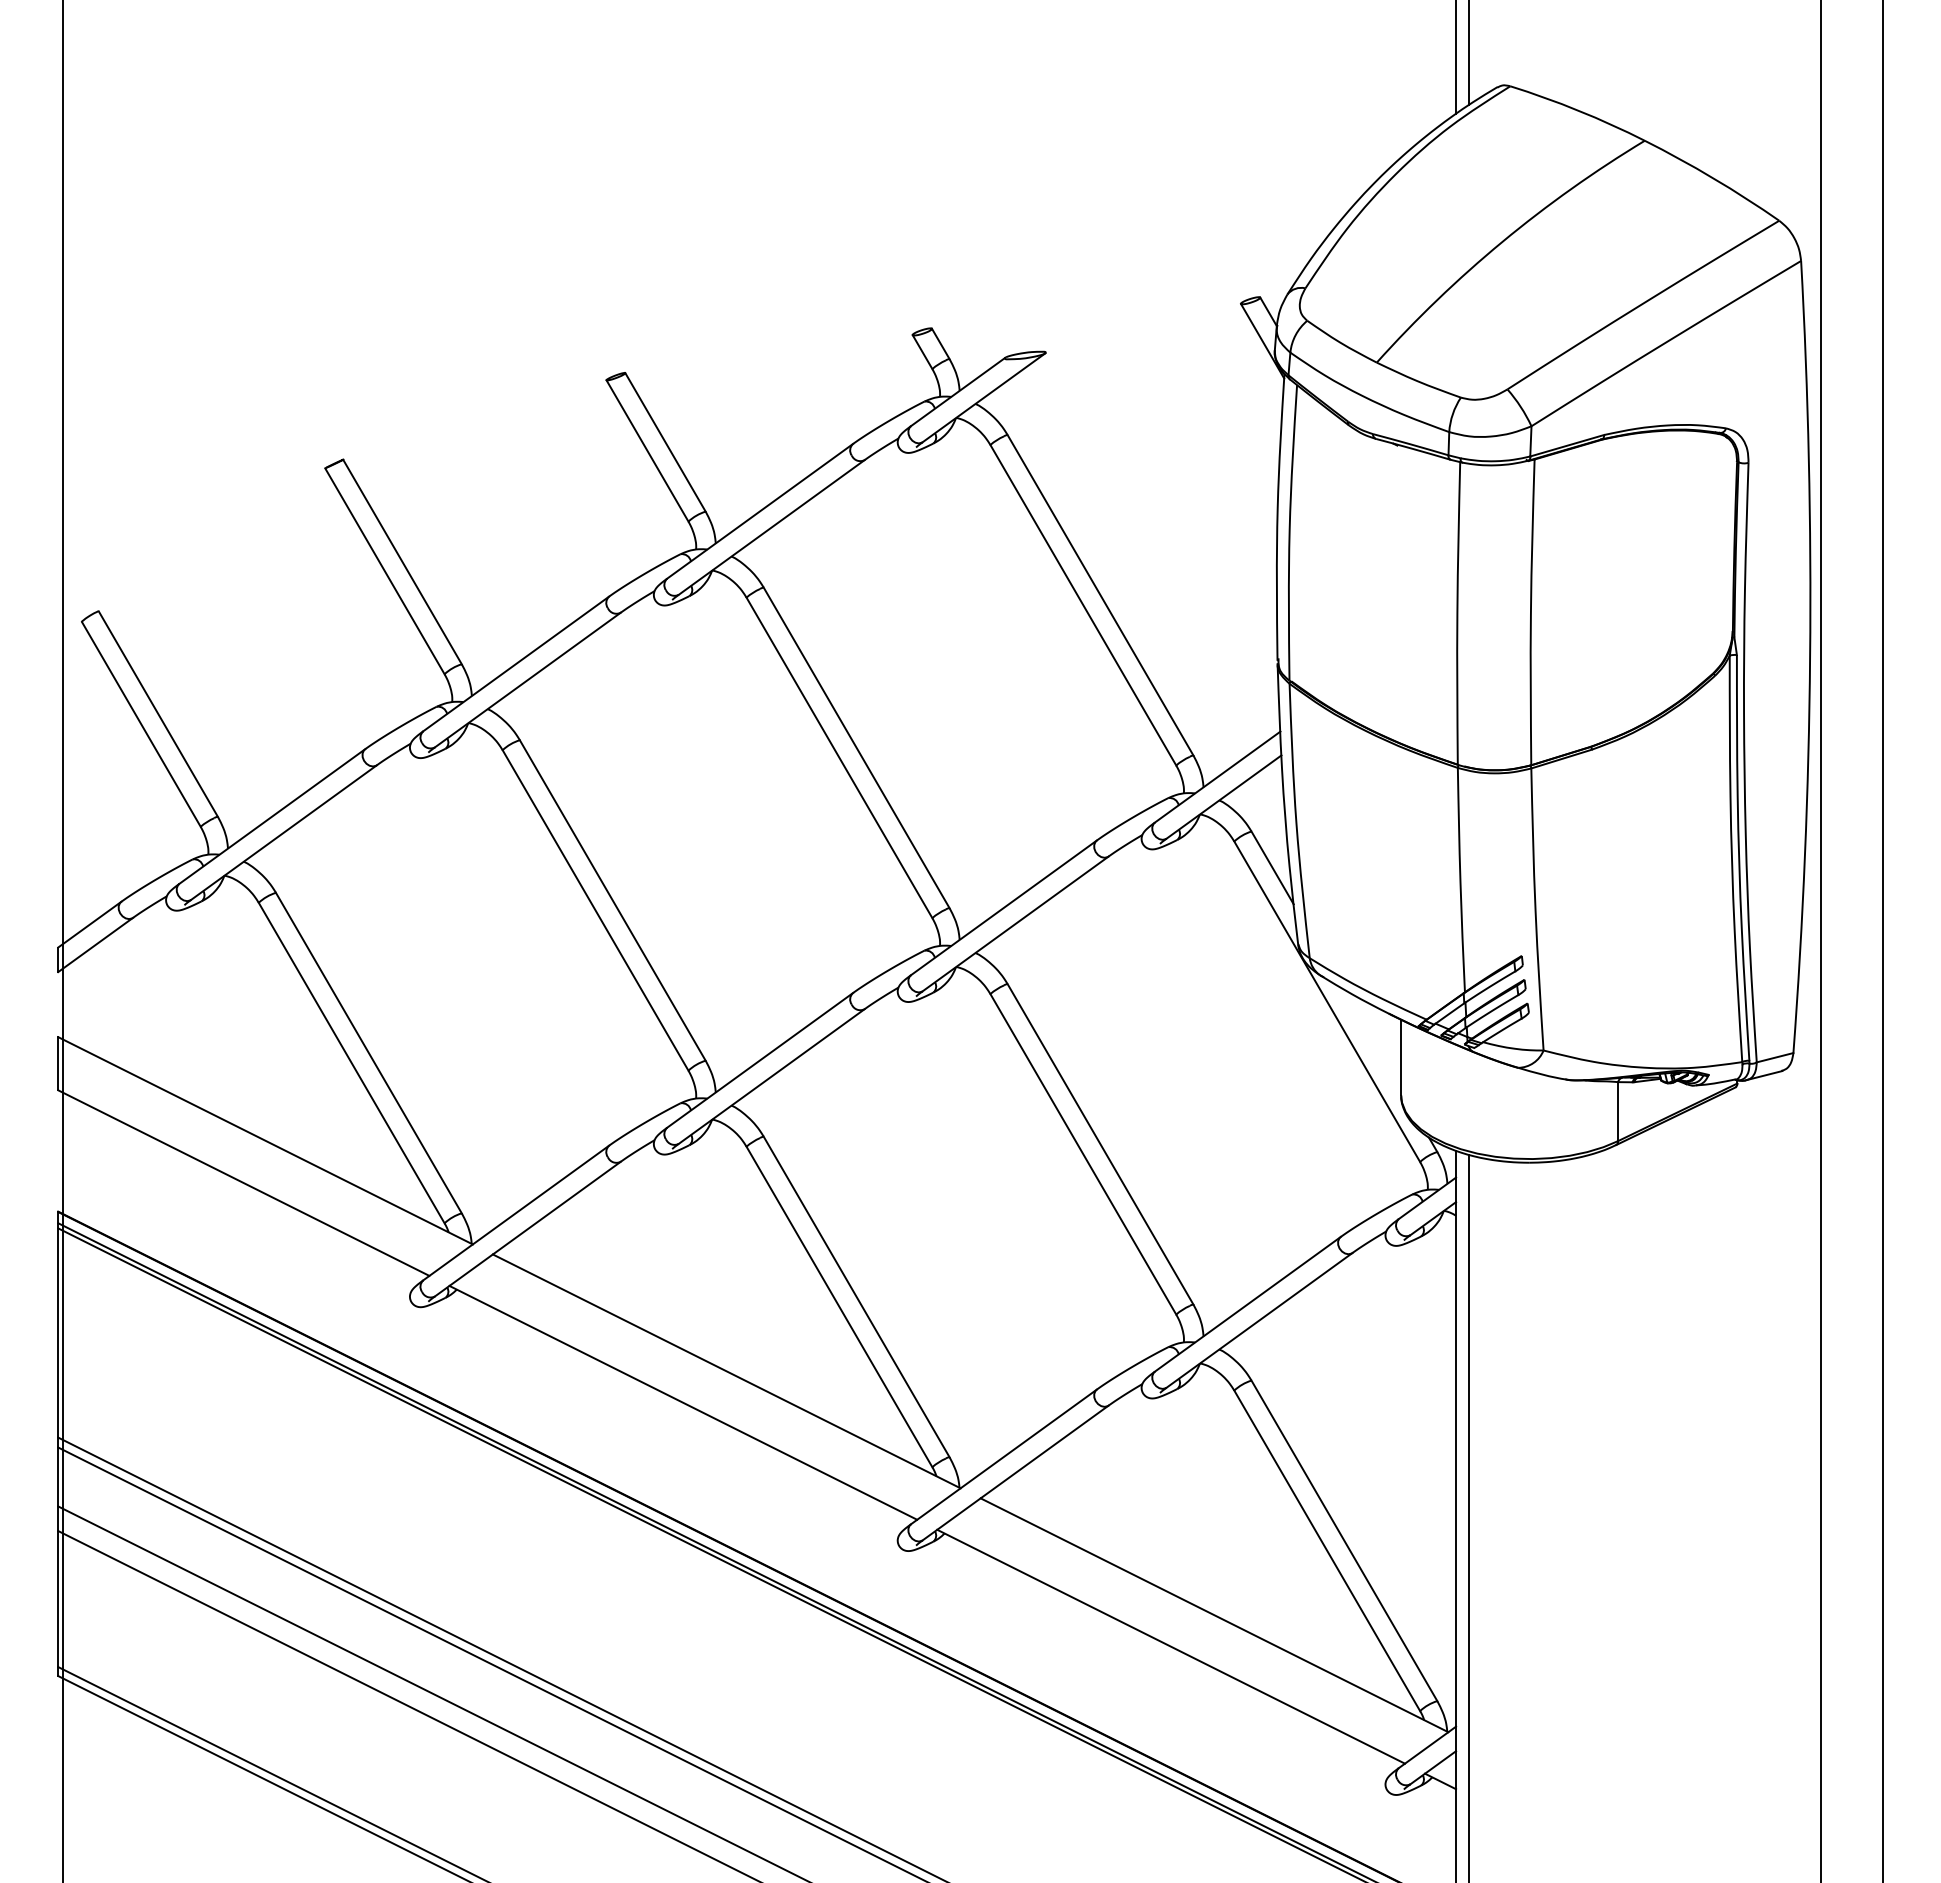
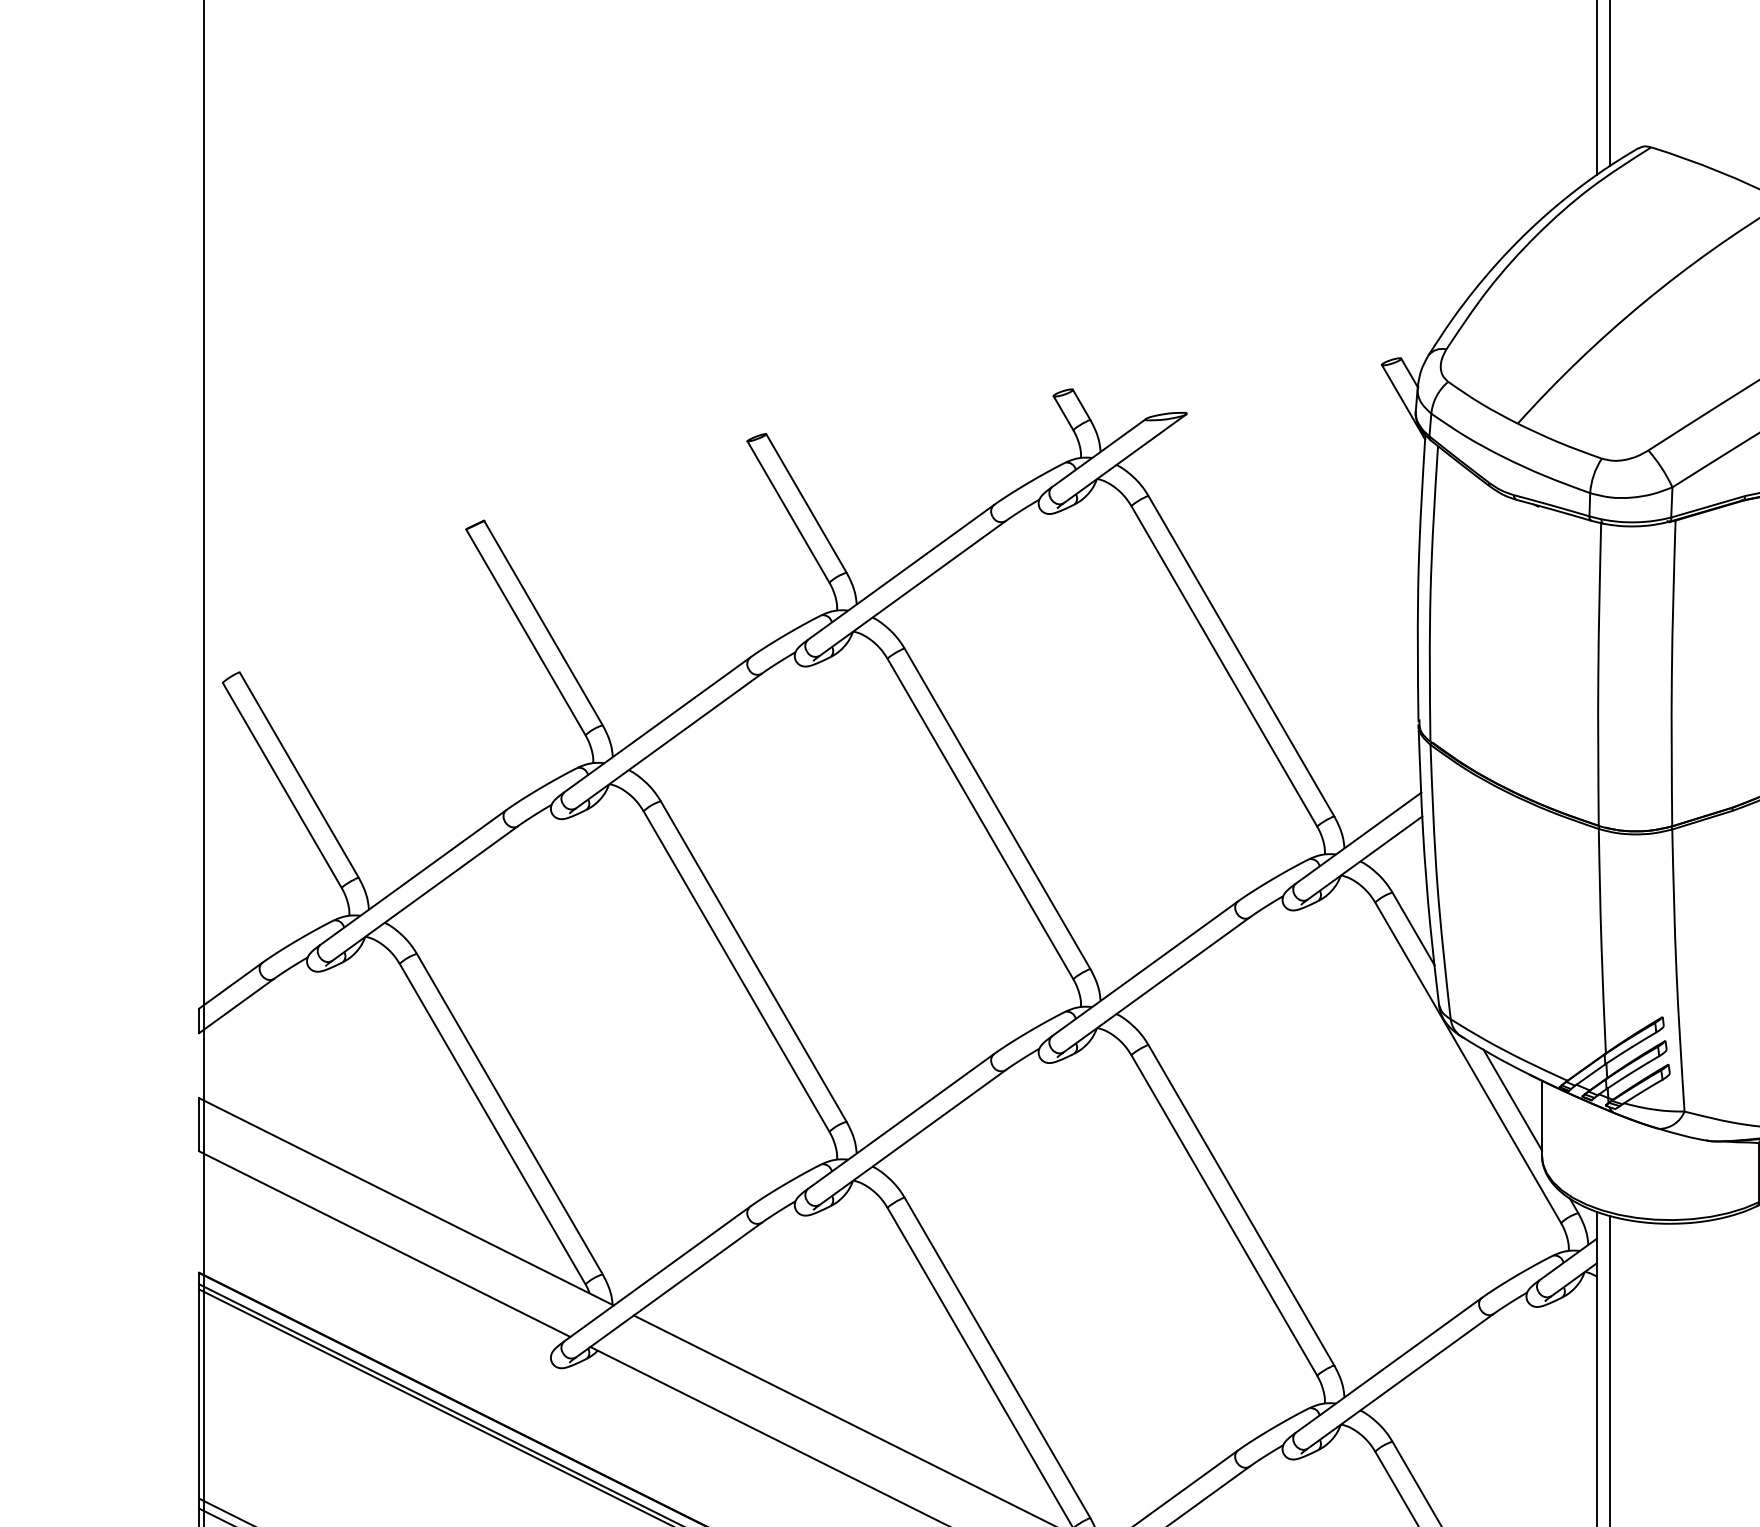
line: (1371, 1038) -> (1512, 1099), added

